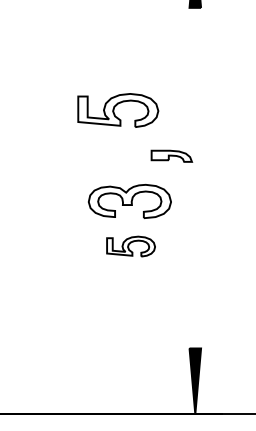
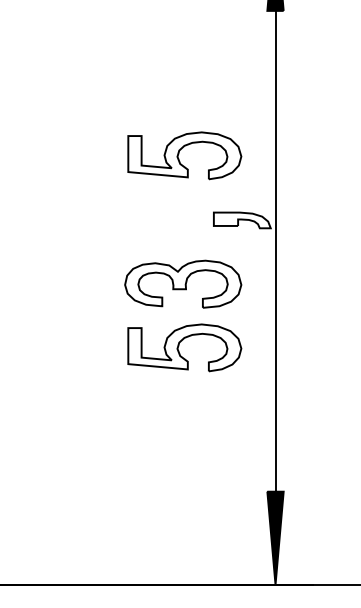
part: (118, 110) -> (184, 155), moved
line: (195, 177) -> (275, 250), added
part: (130, 246) -> (184, 347), size x1.67

